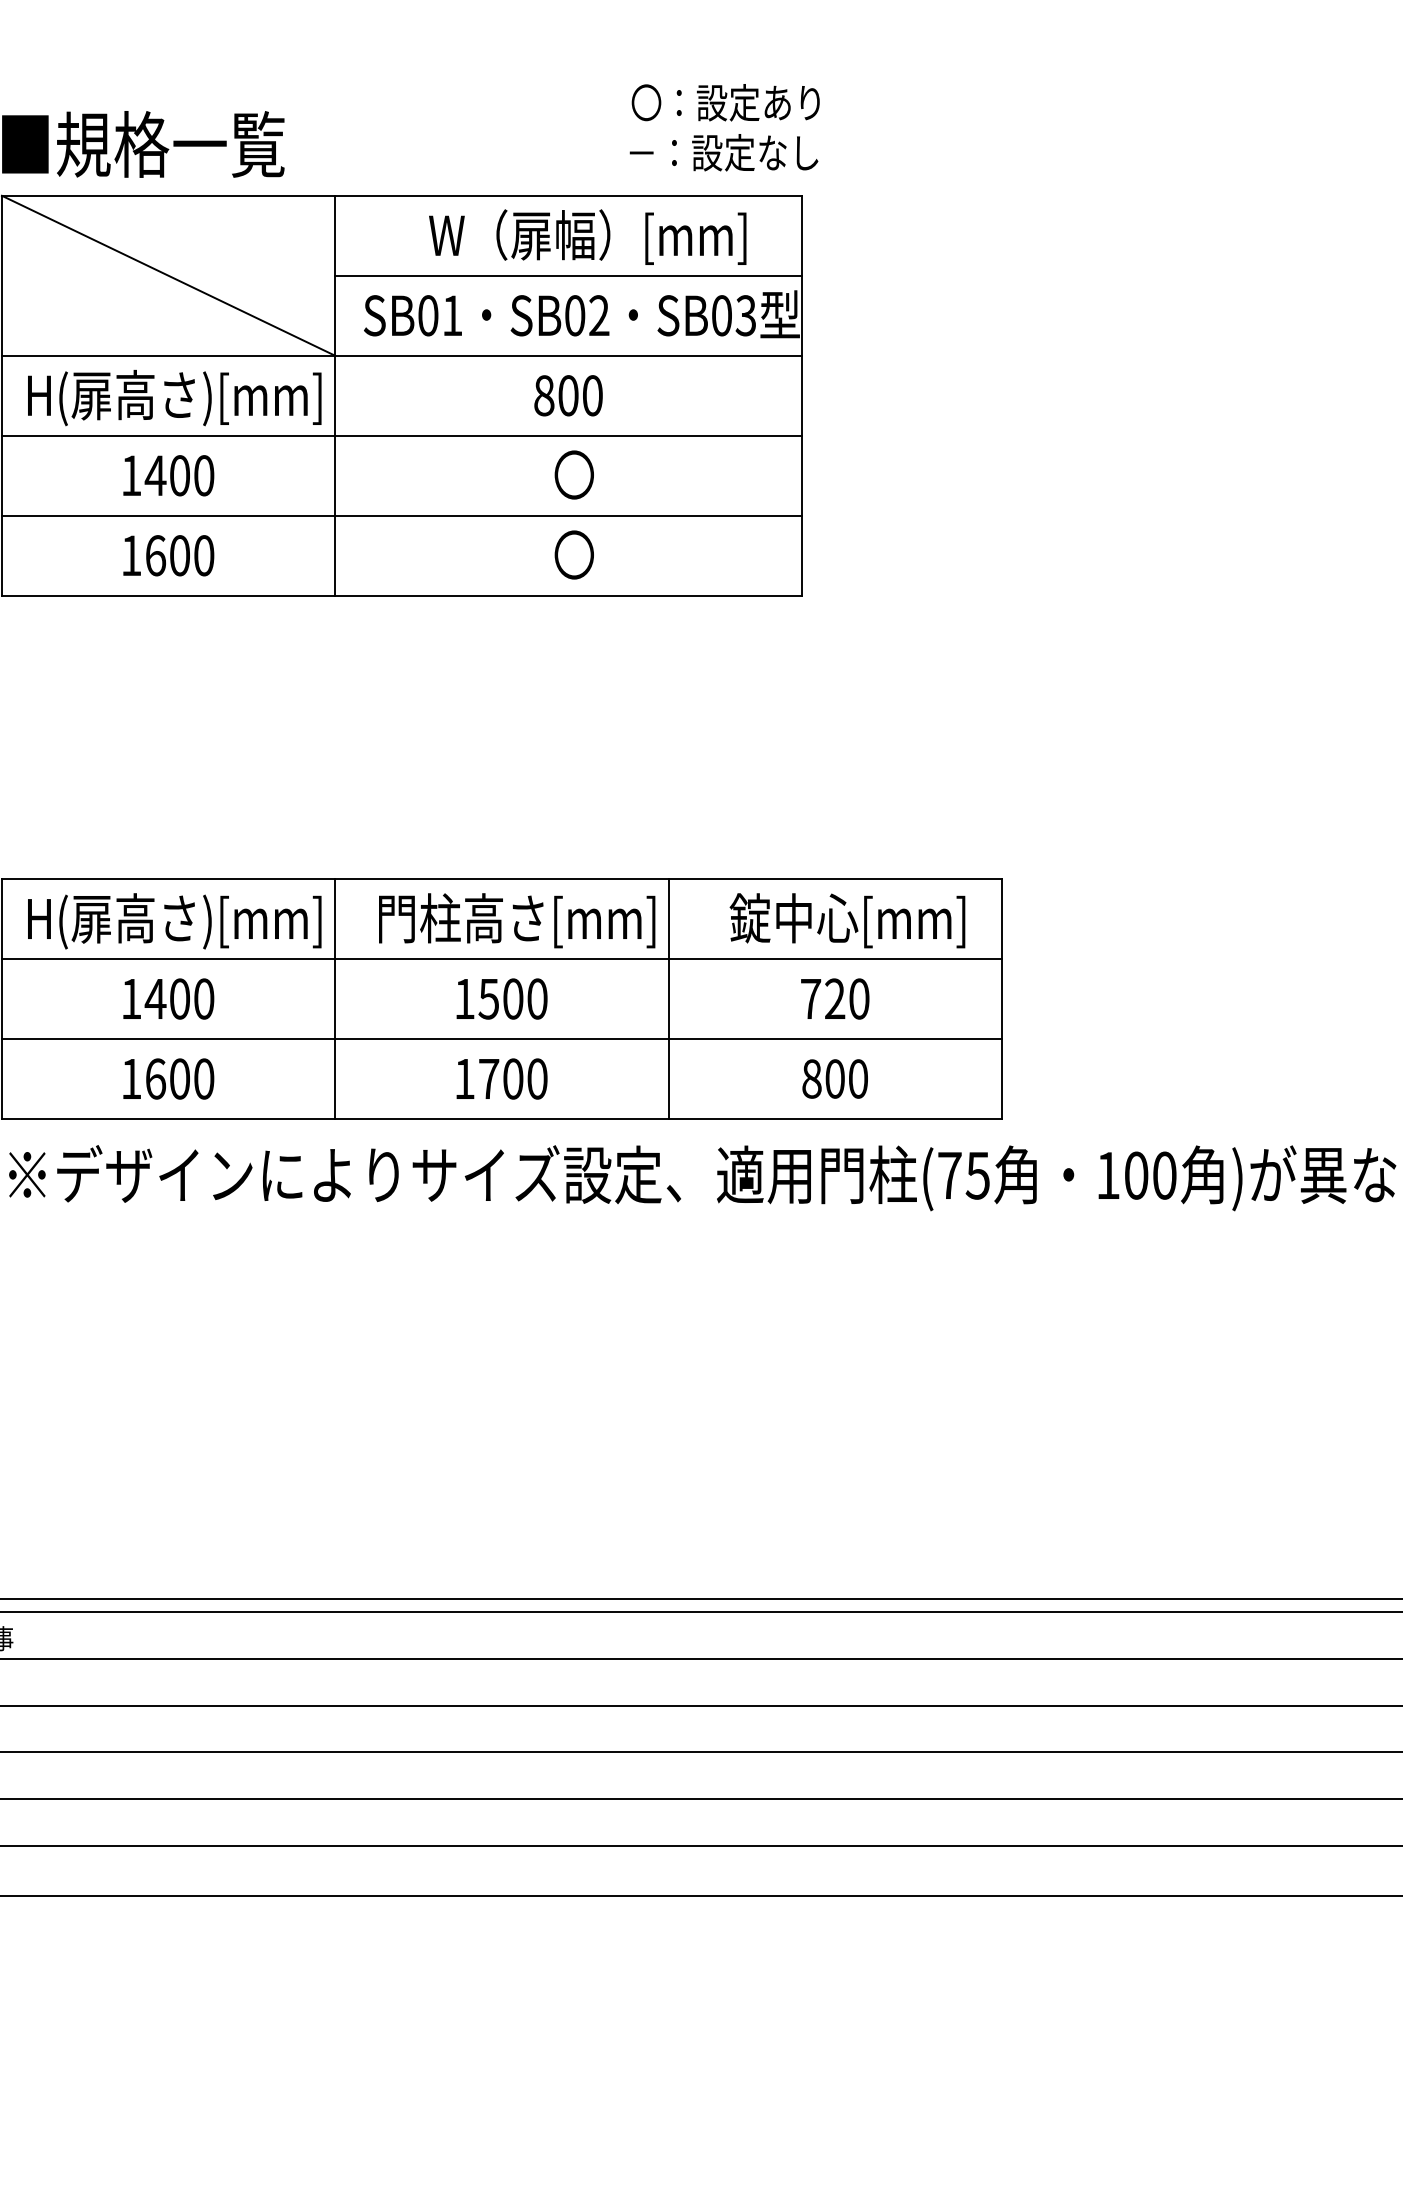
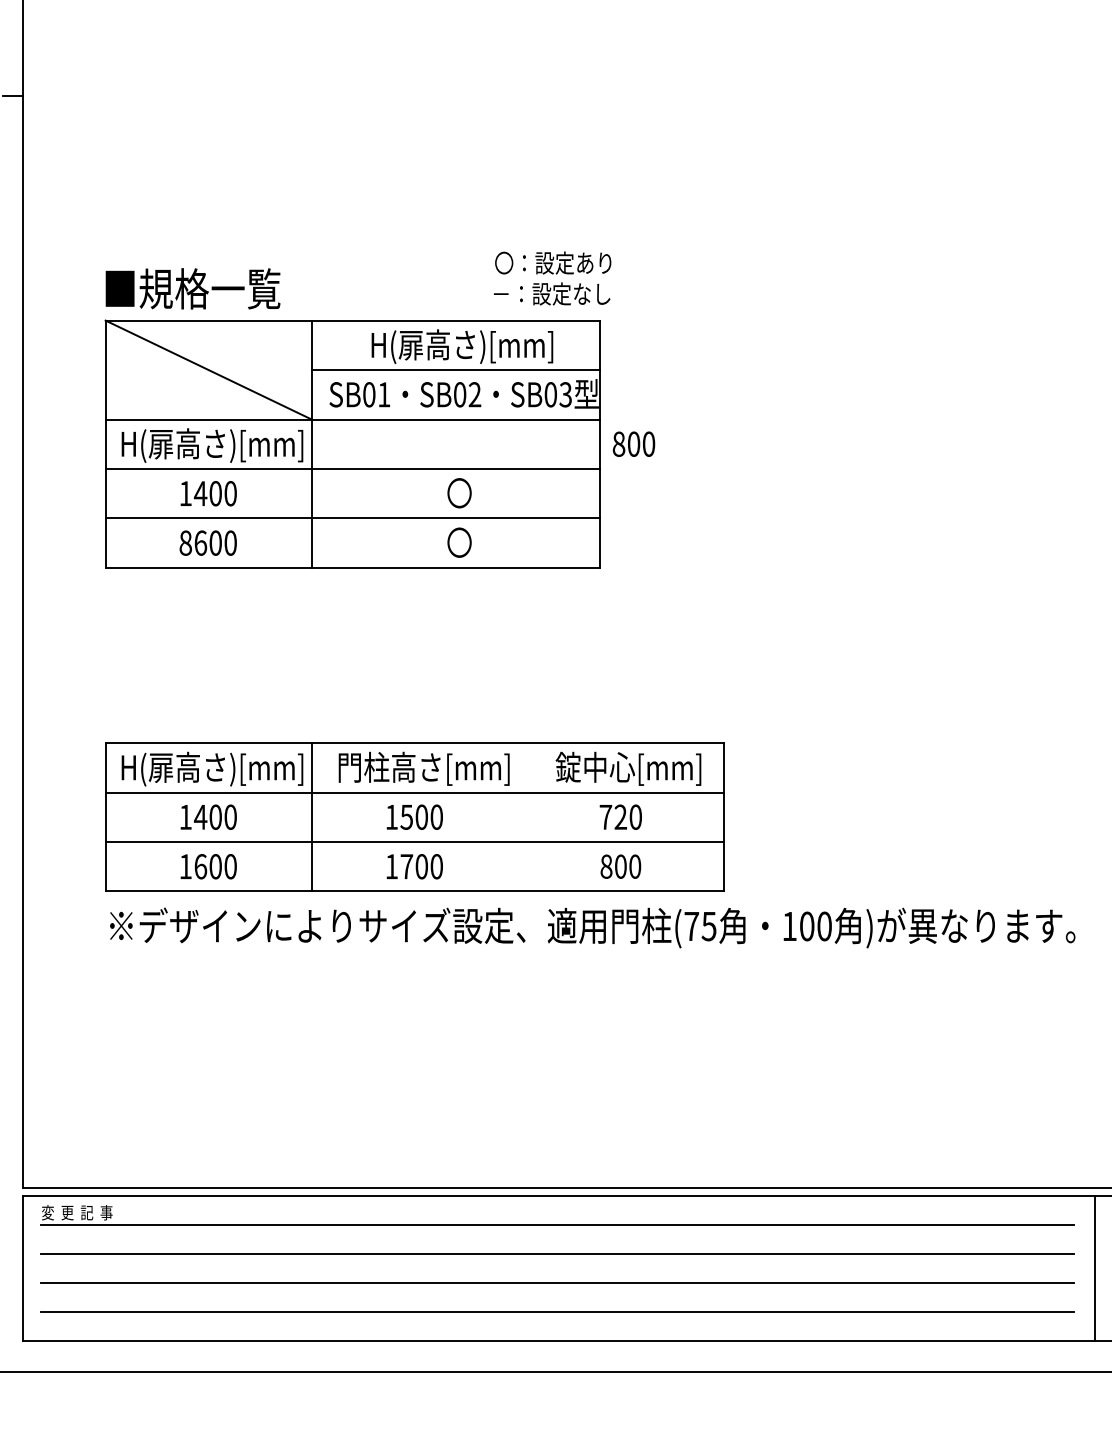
text: (587, 237) -> (467, 346), W（扉幅）[mm] -> H(扉高さ)[mm]
text: (567, 394) -> (633, 443), moved
text: (131, 554) -> (185, 542), 1600 -> 8600
line: (668, 999) -> (517, 817), removed

